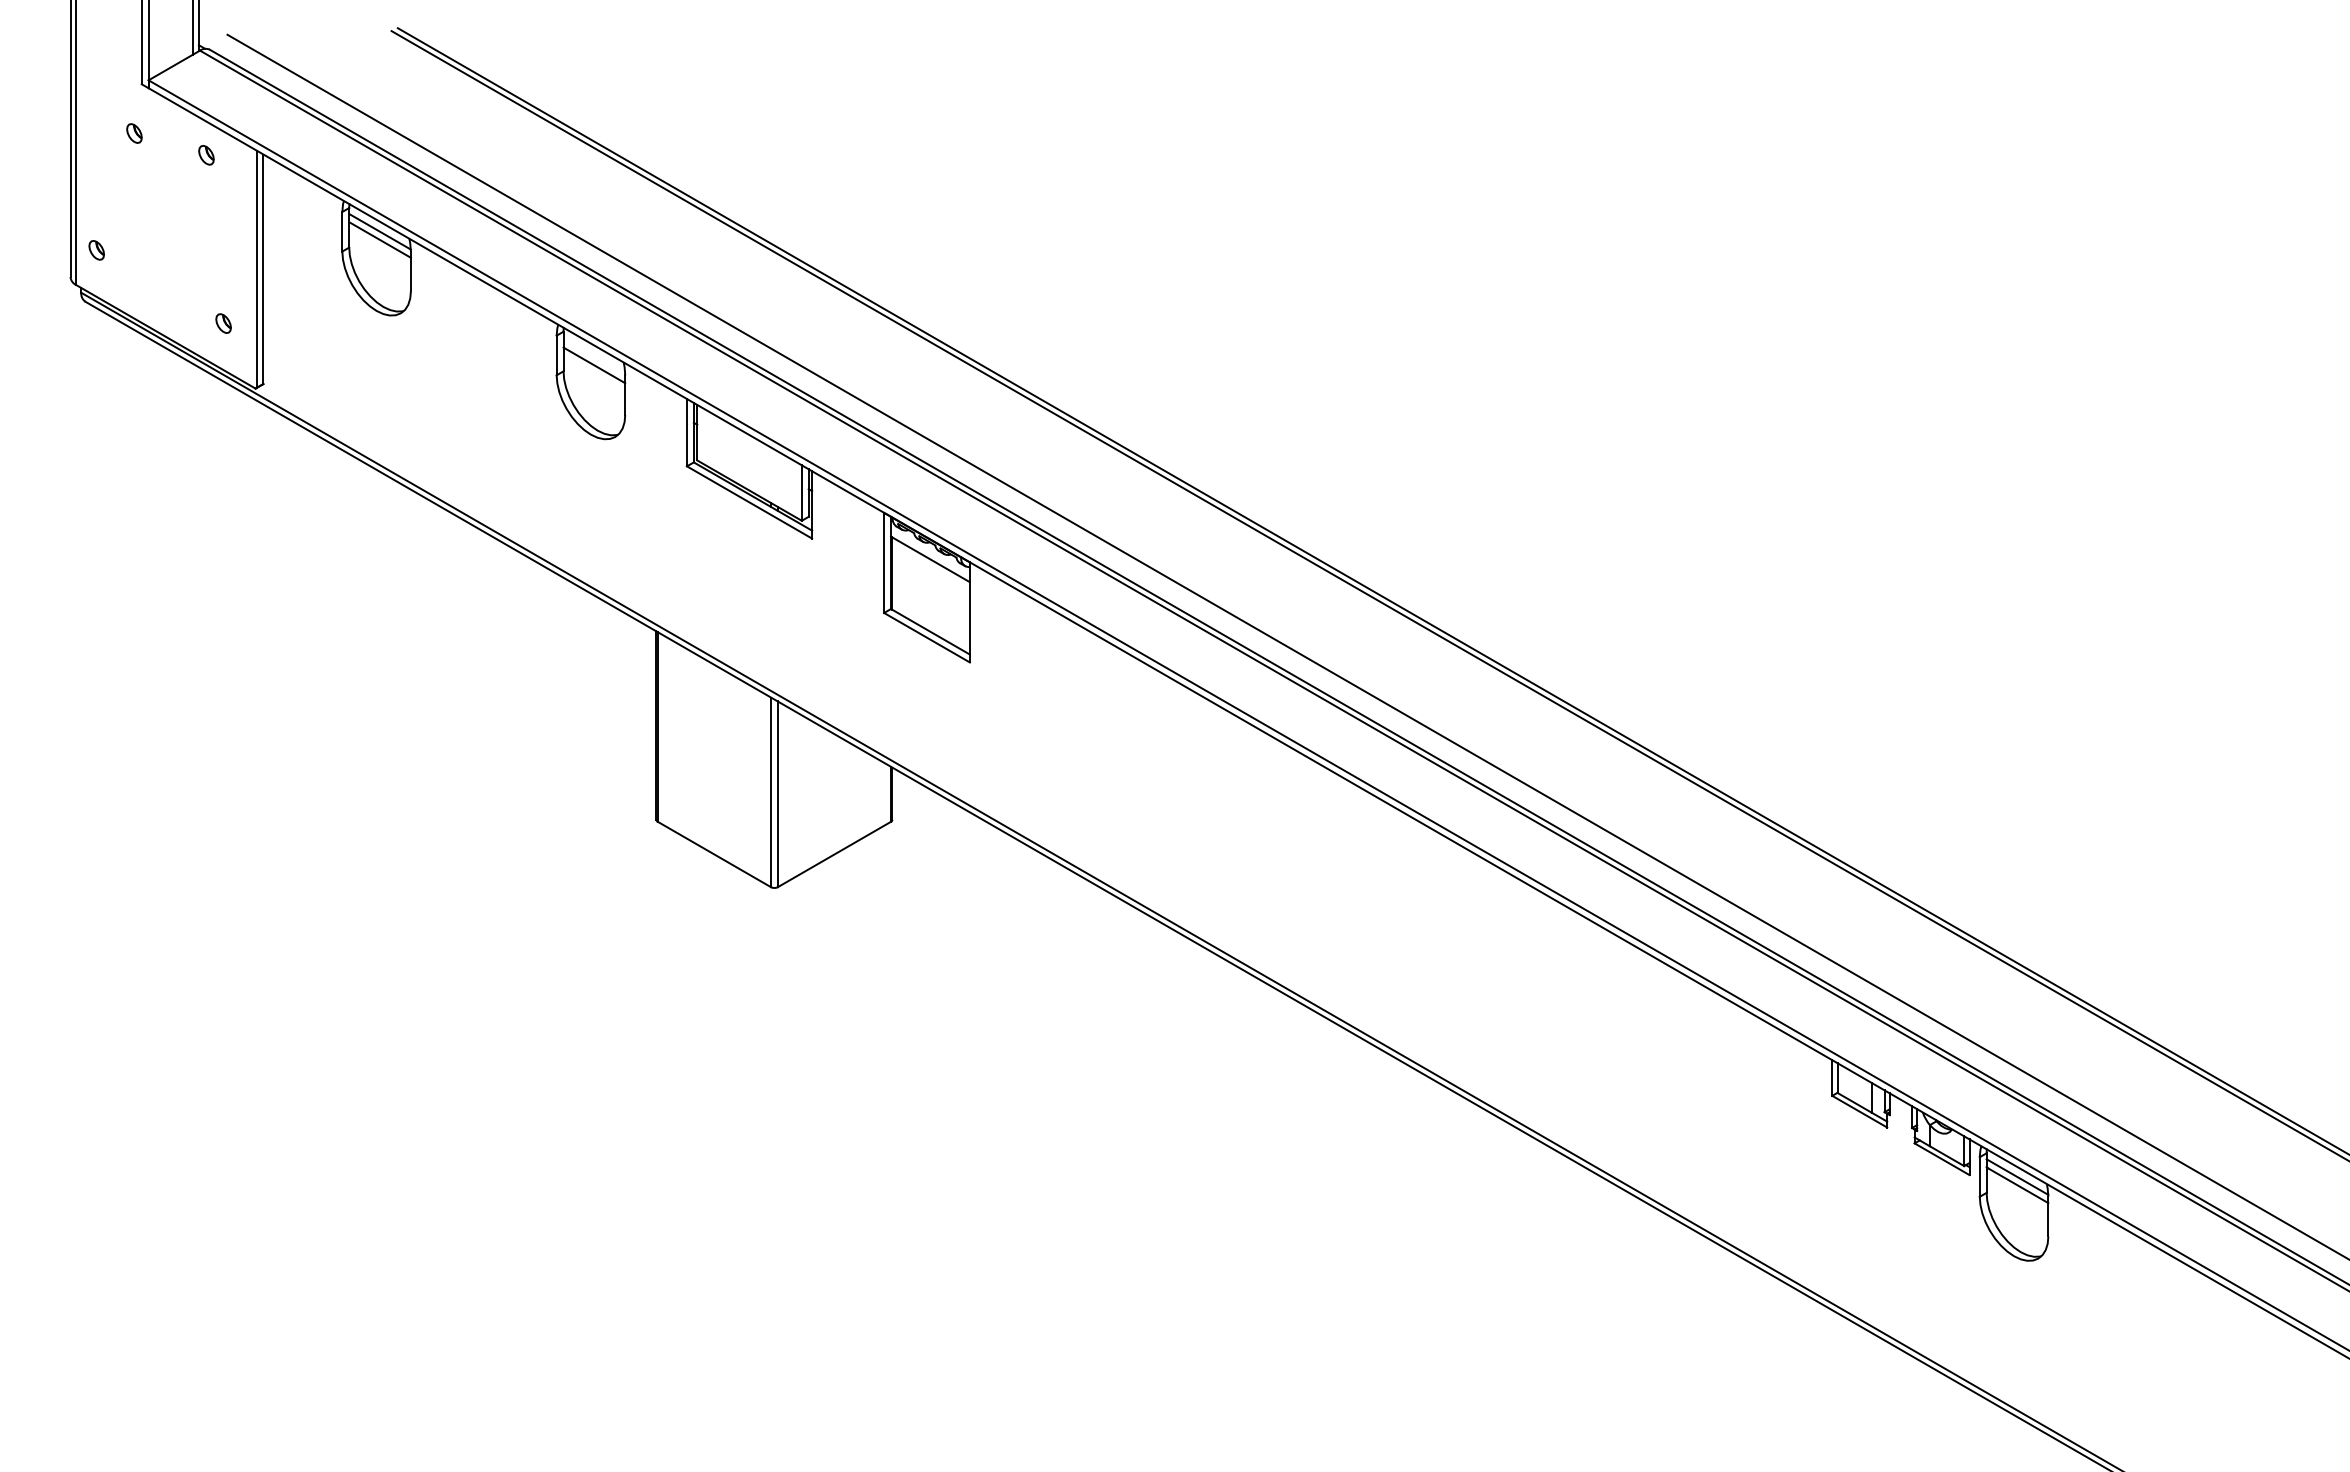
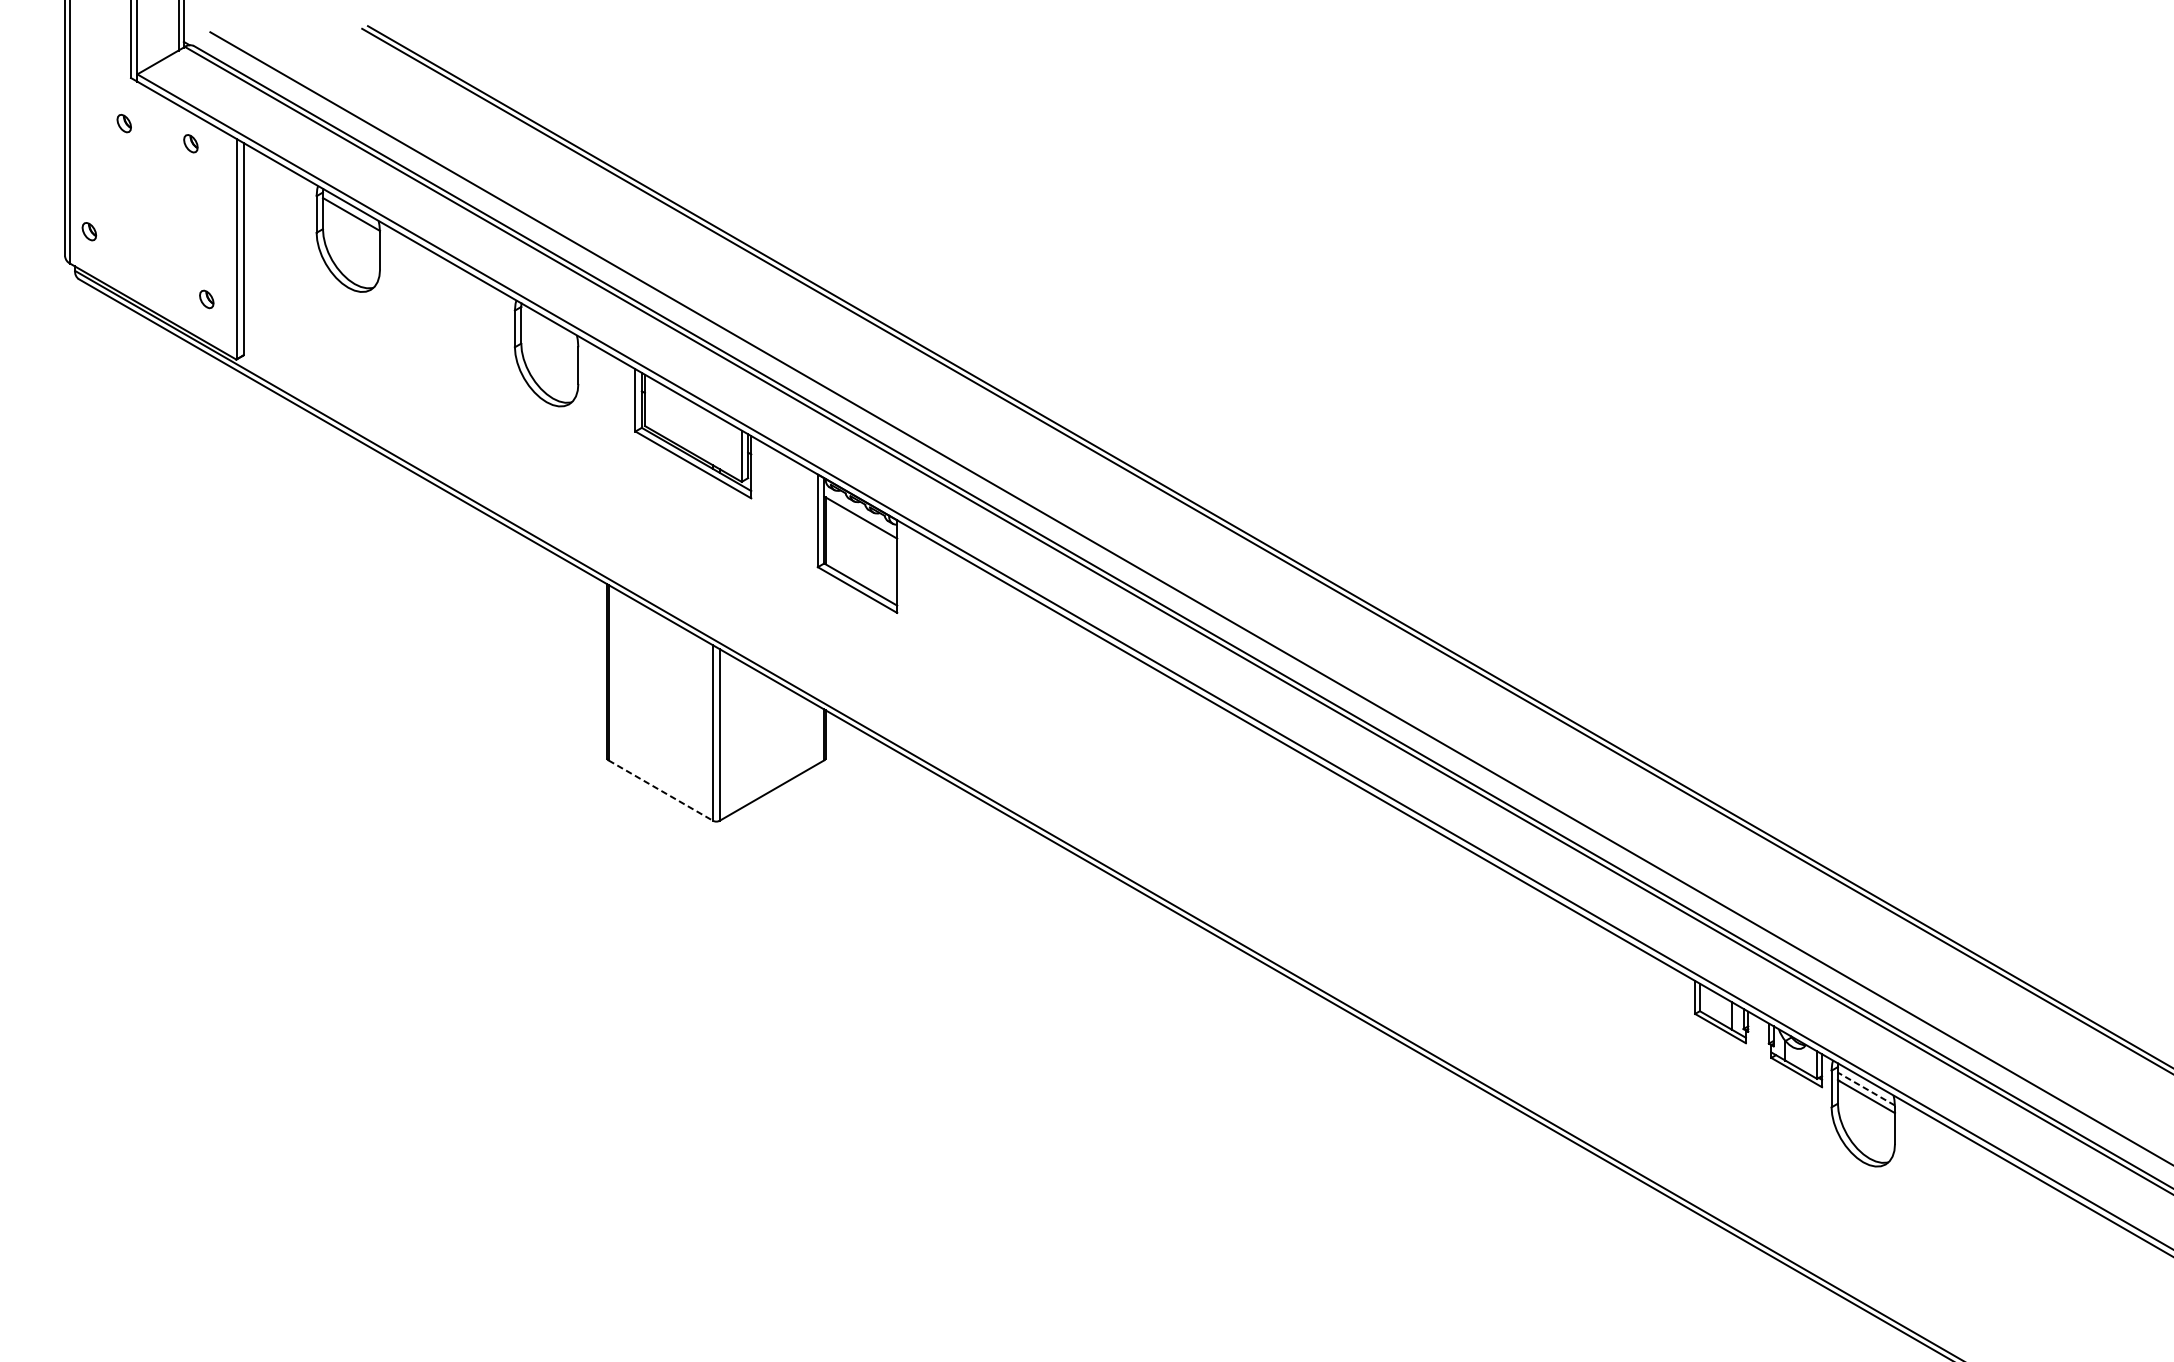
line: (379, 239) -> (351, 221), removed
line: (594, 365) -> (549, 338), removed
line: (714, 854) -> (660, 790), solid -> dashed
line: (2017, 1177) -> (1866, 1089), solid -> dashed

